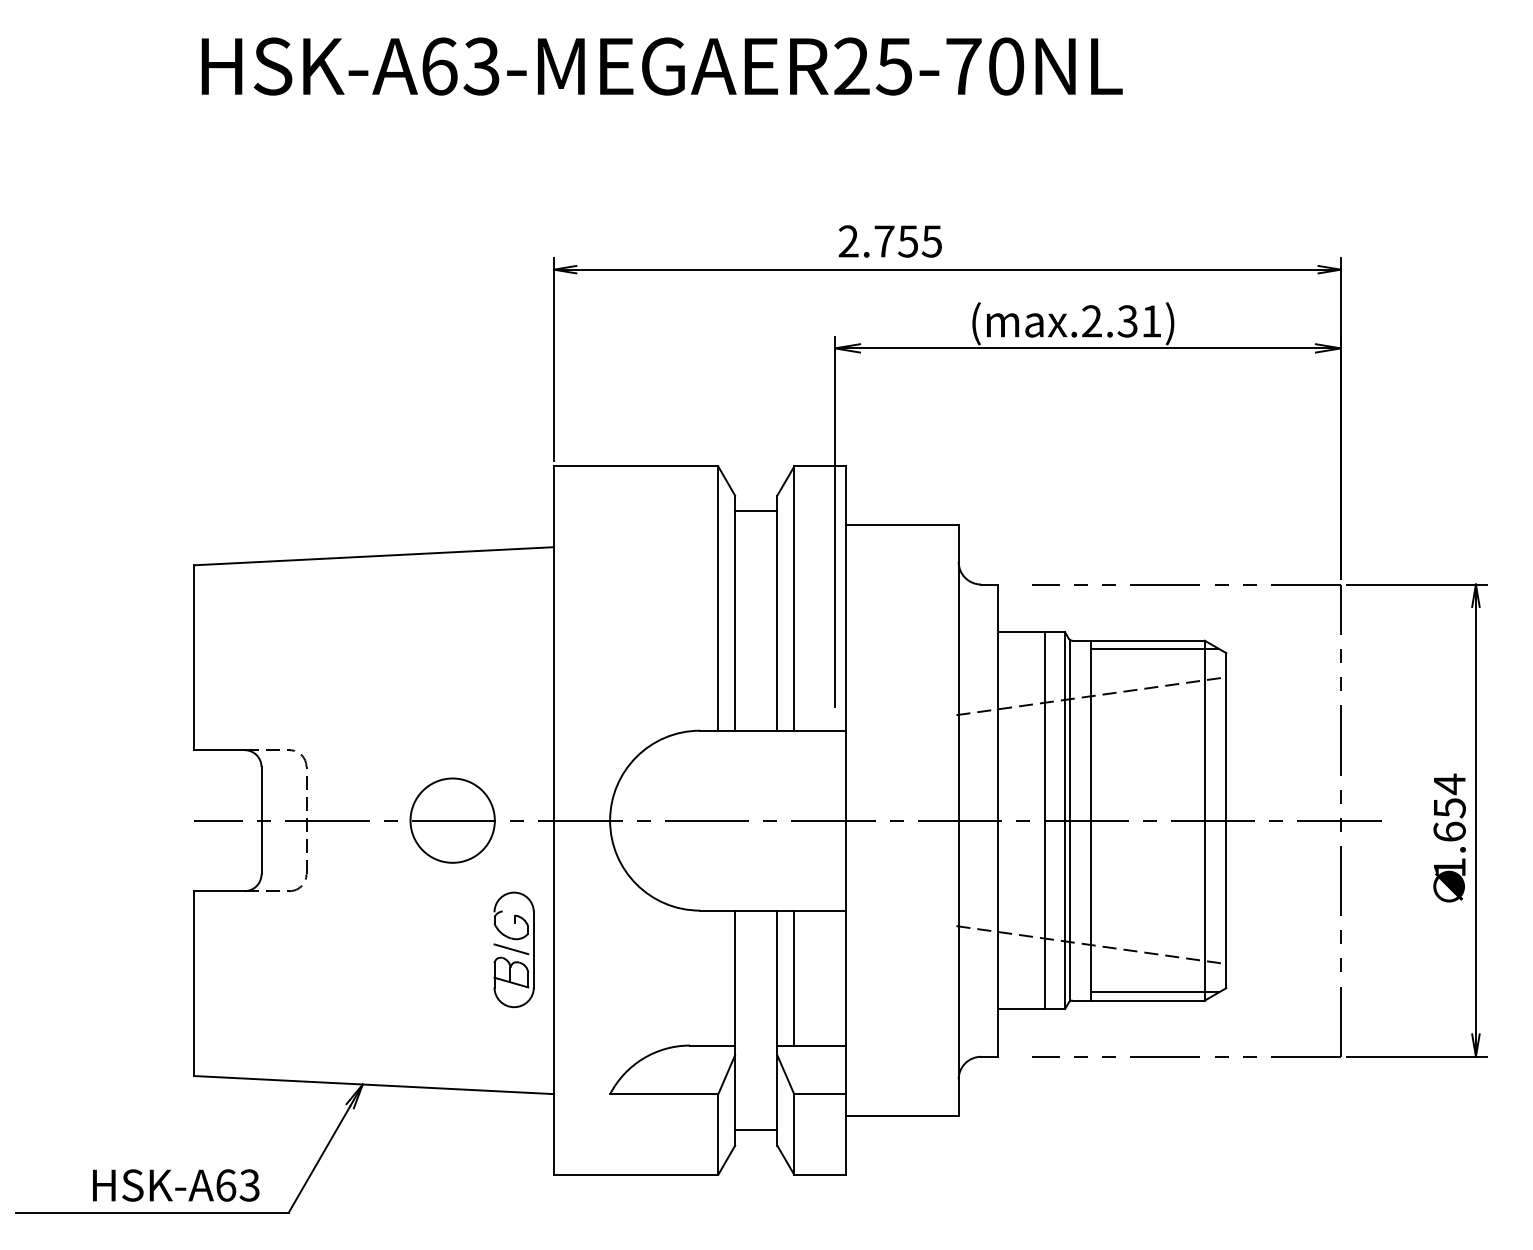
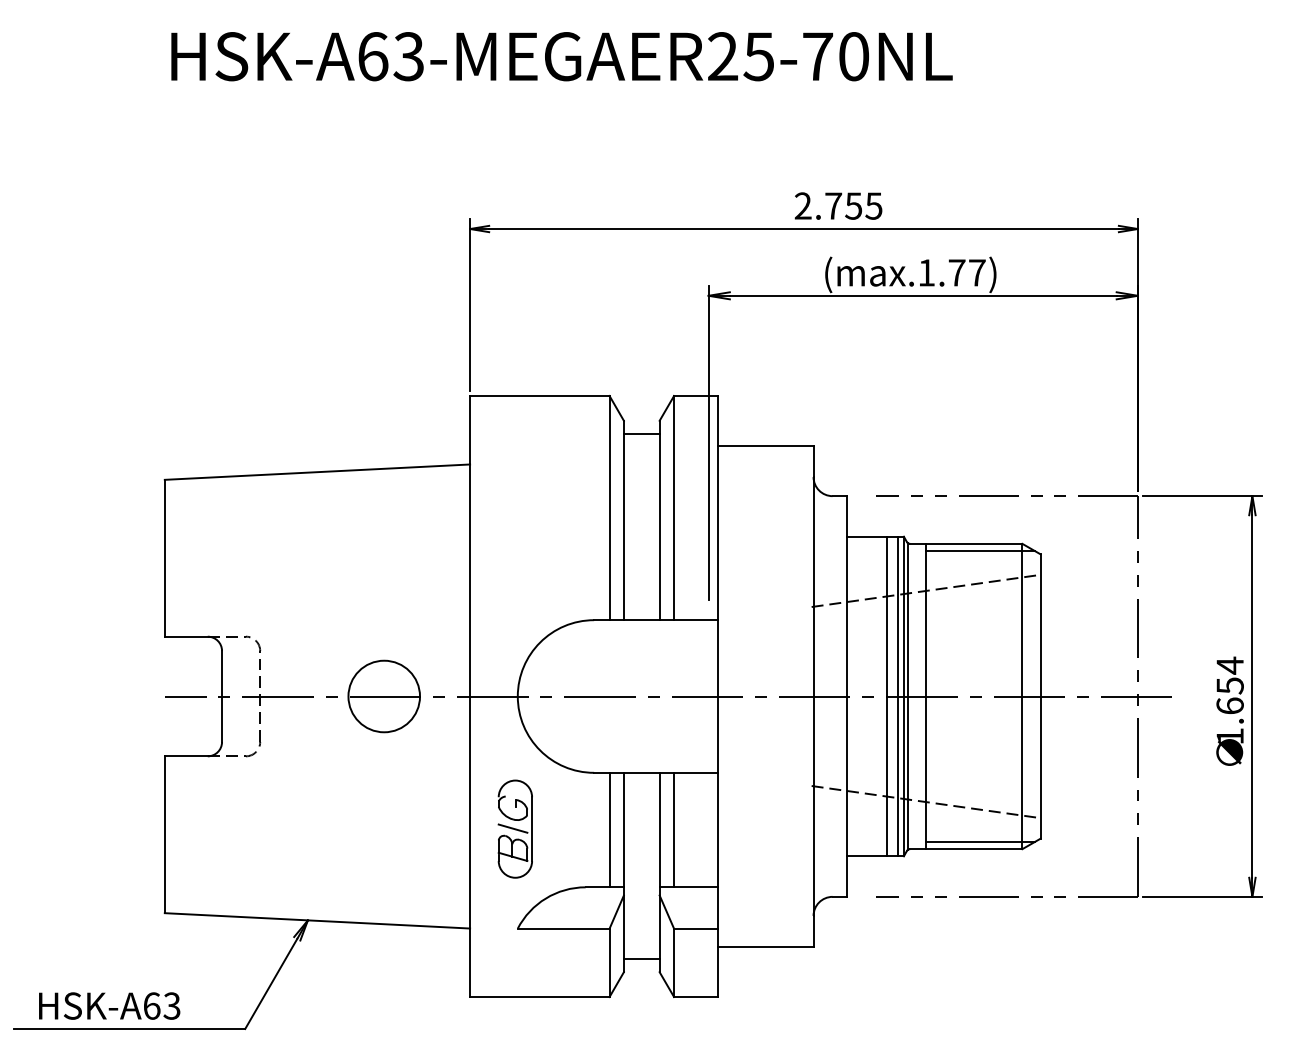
text: (890, 240) -> (838, 205), moved
text: (1121, 320) -> (951, 272), (max.2.31) -> (max.1.77)
line: (1057, 820) -> (897, 696), added
part: (513, 949) -> (514, 828), moved
line: (718, 977) -> (609, 829), added
text: (176, 1184) -> (109, 1005), moved

